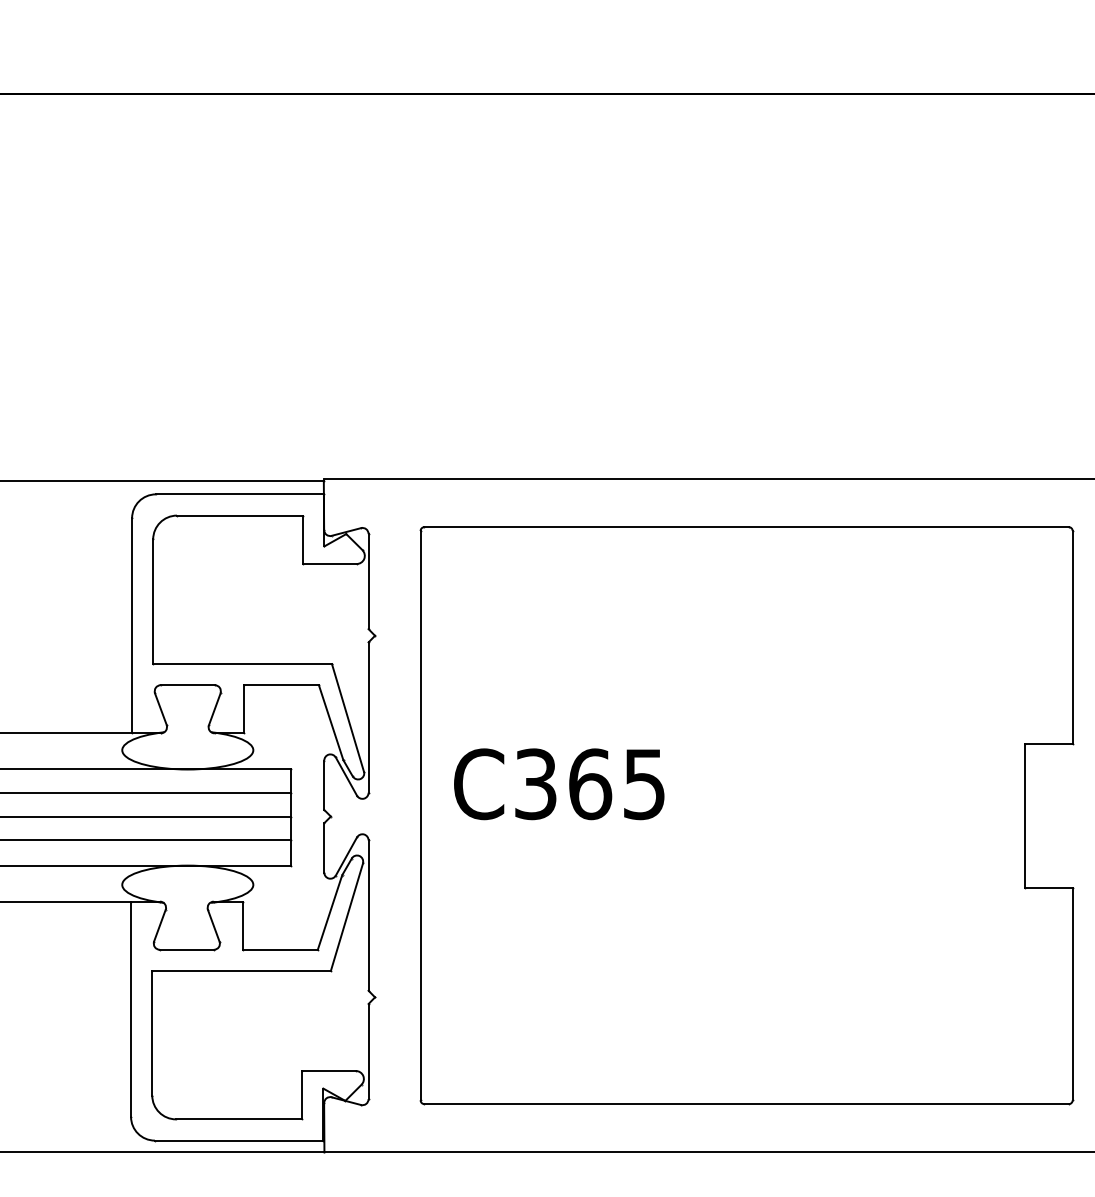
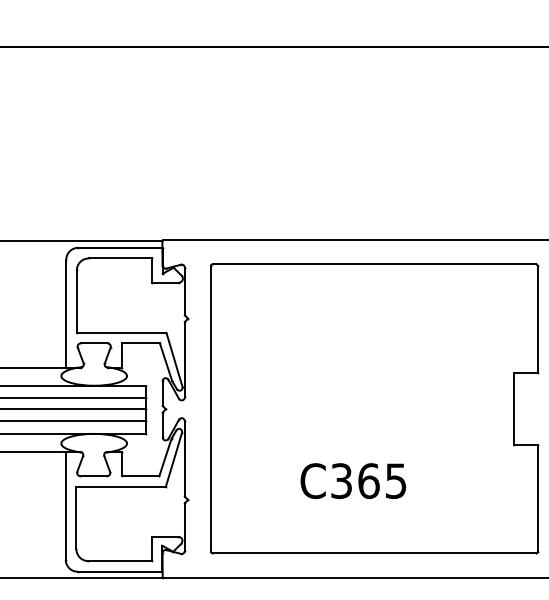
text: (559, 785) -> (353, 481), moved

